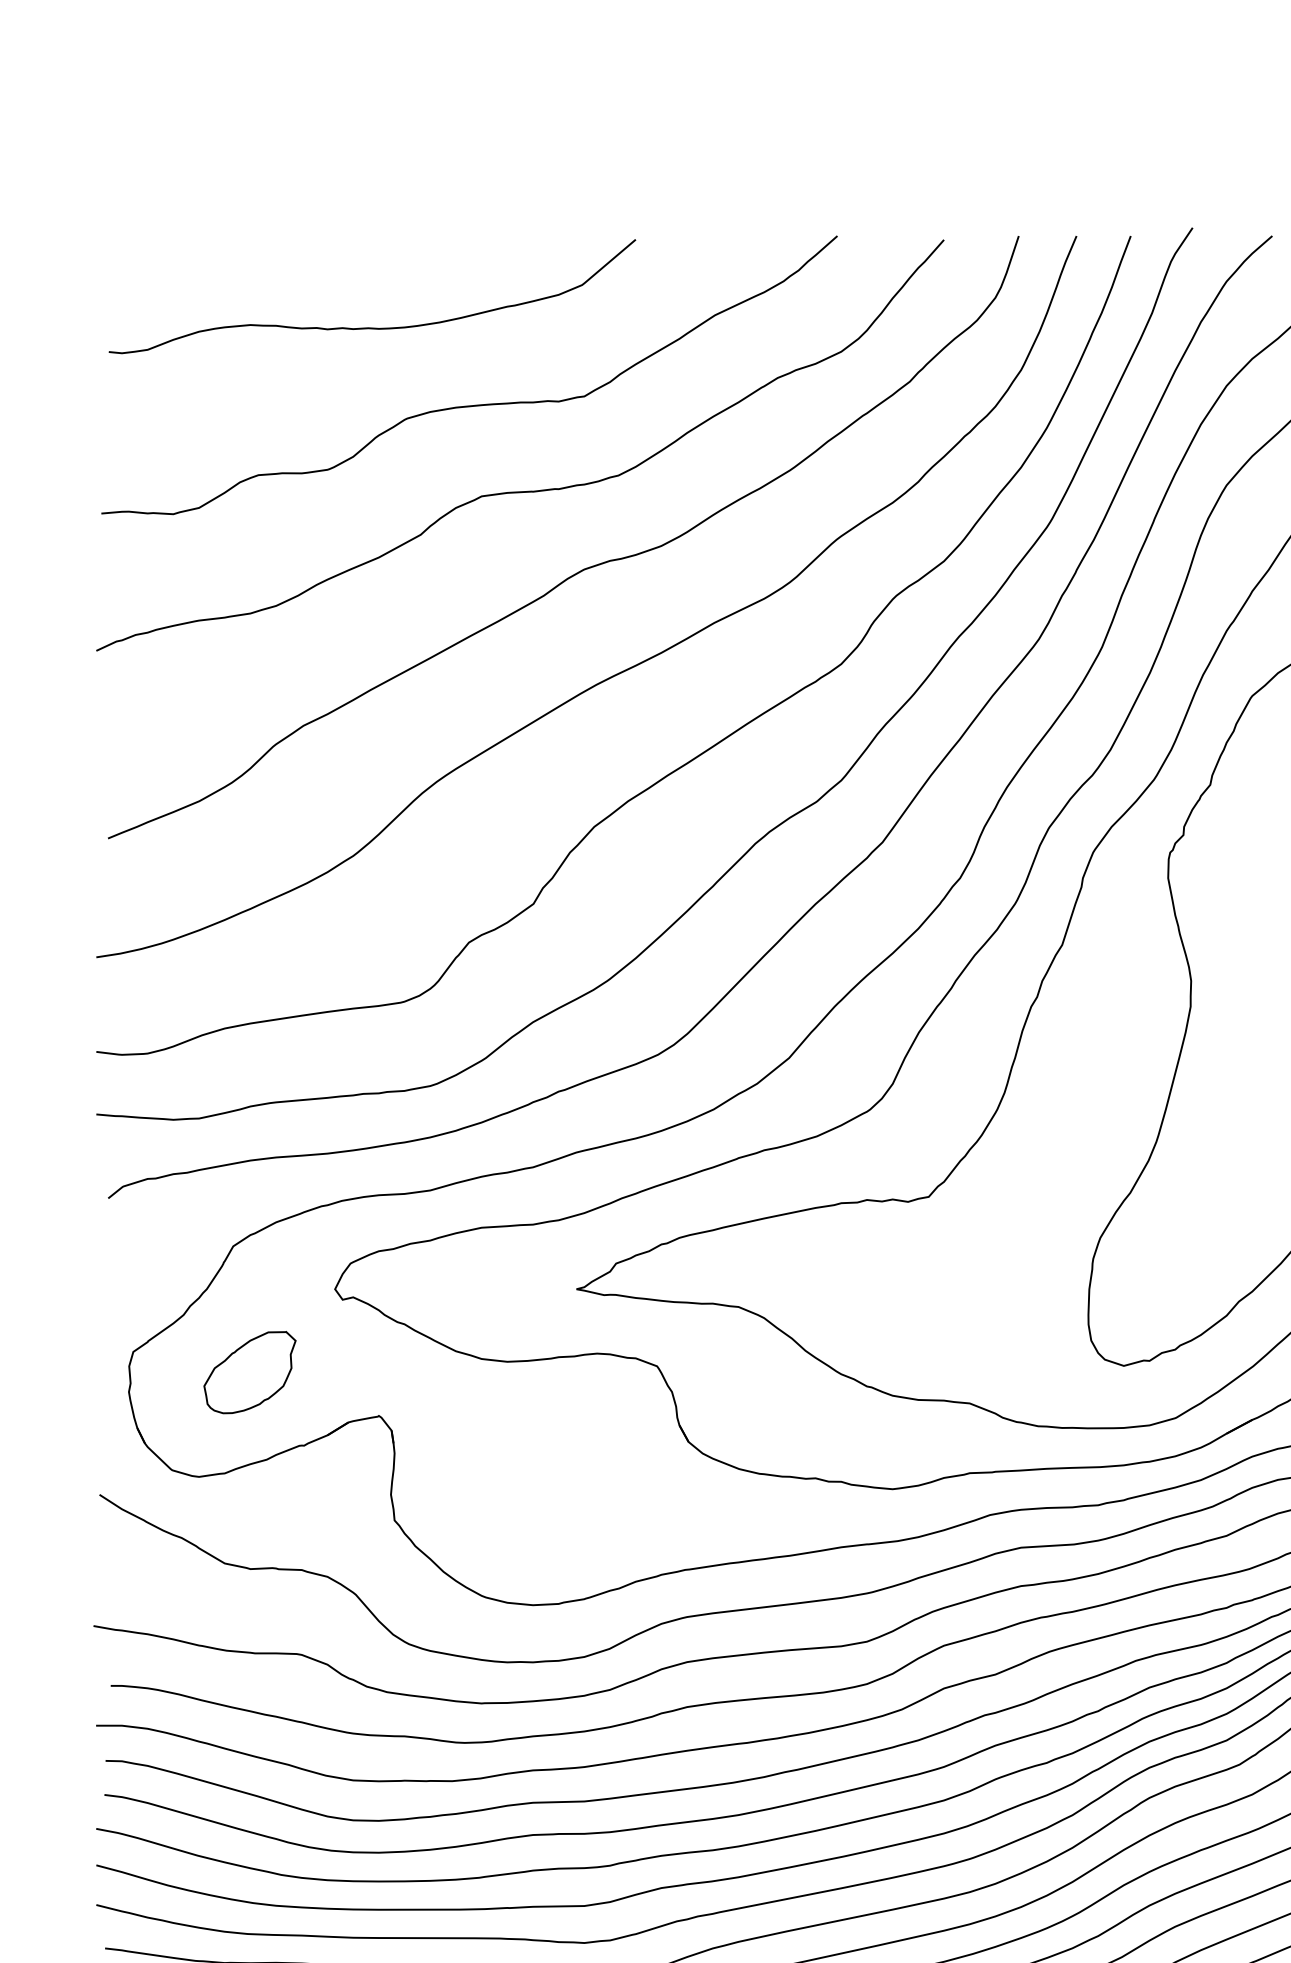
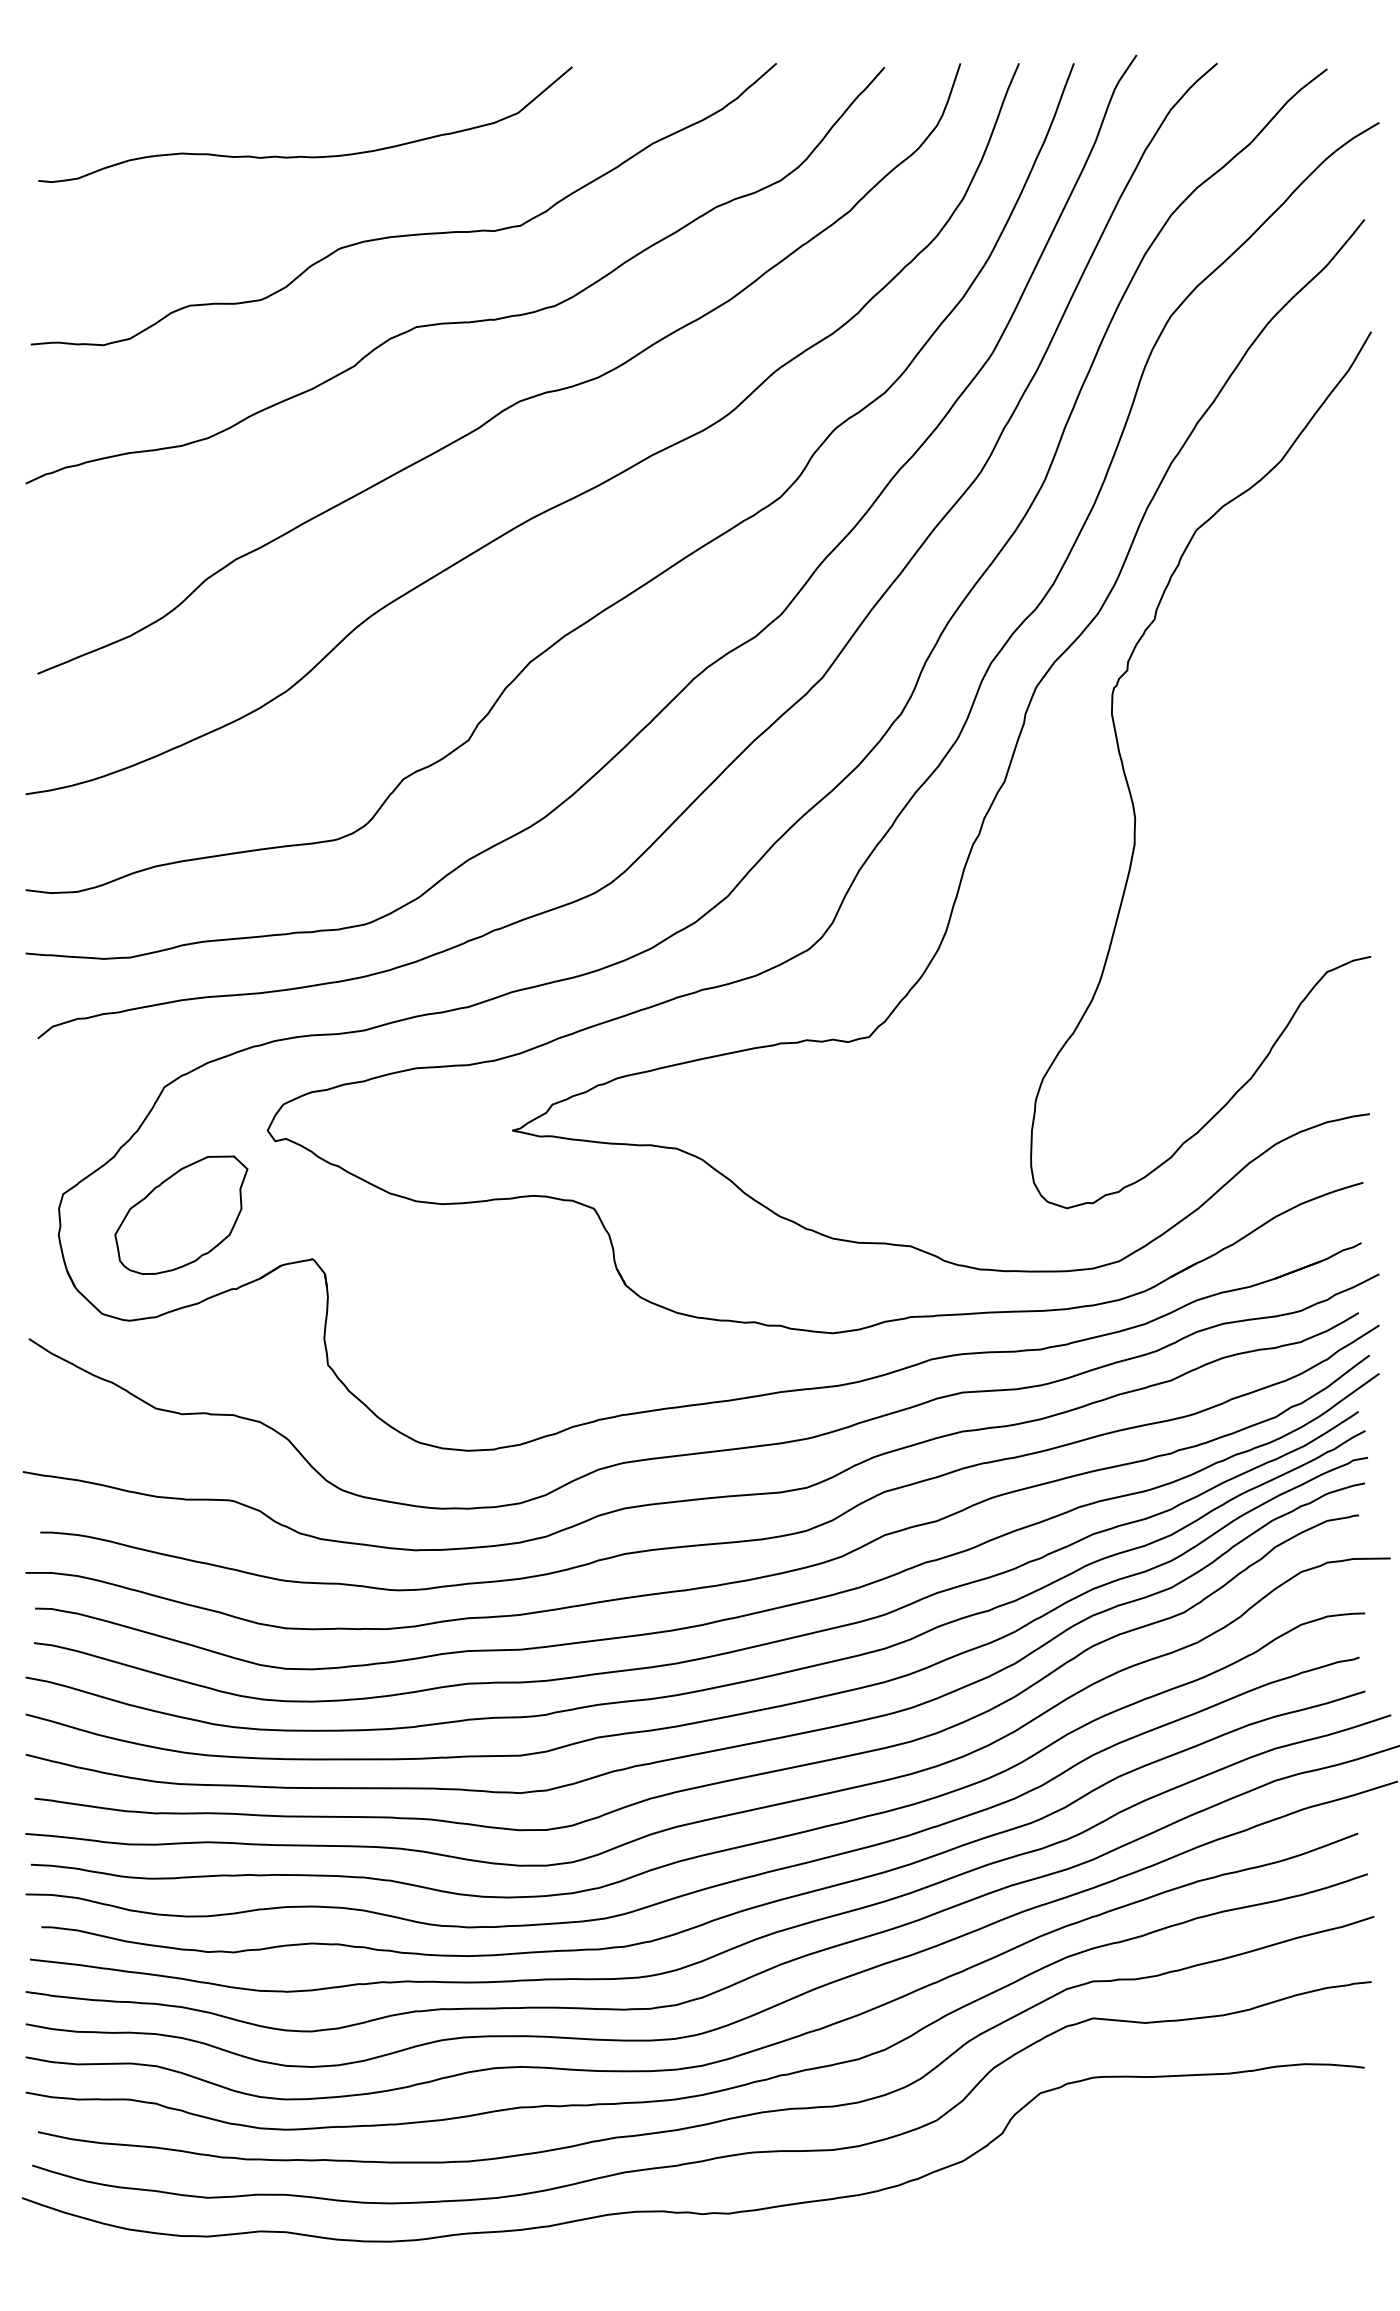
part: (250, 1372) -> (181, 1214), size x1.43

